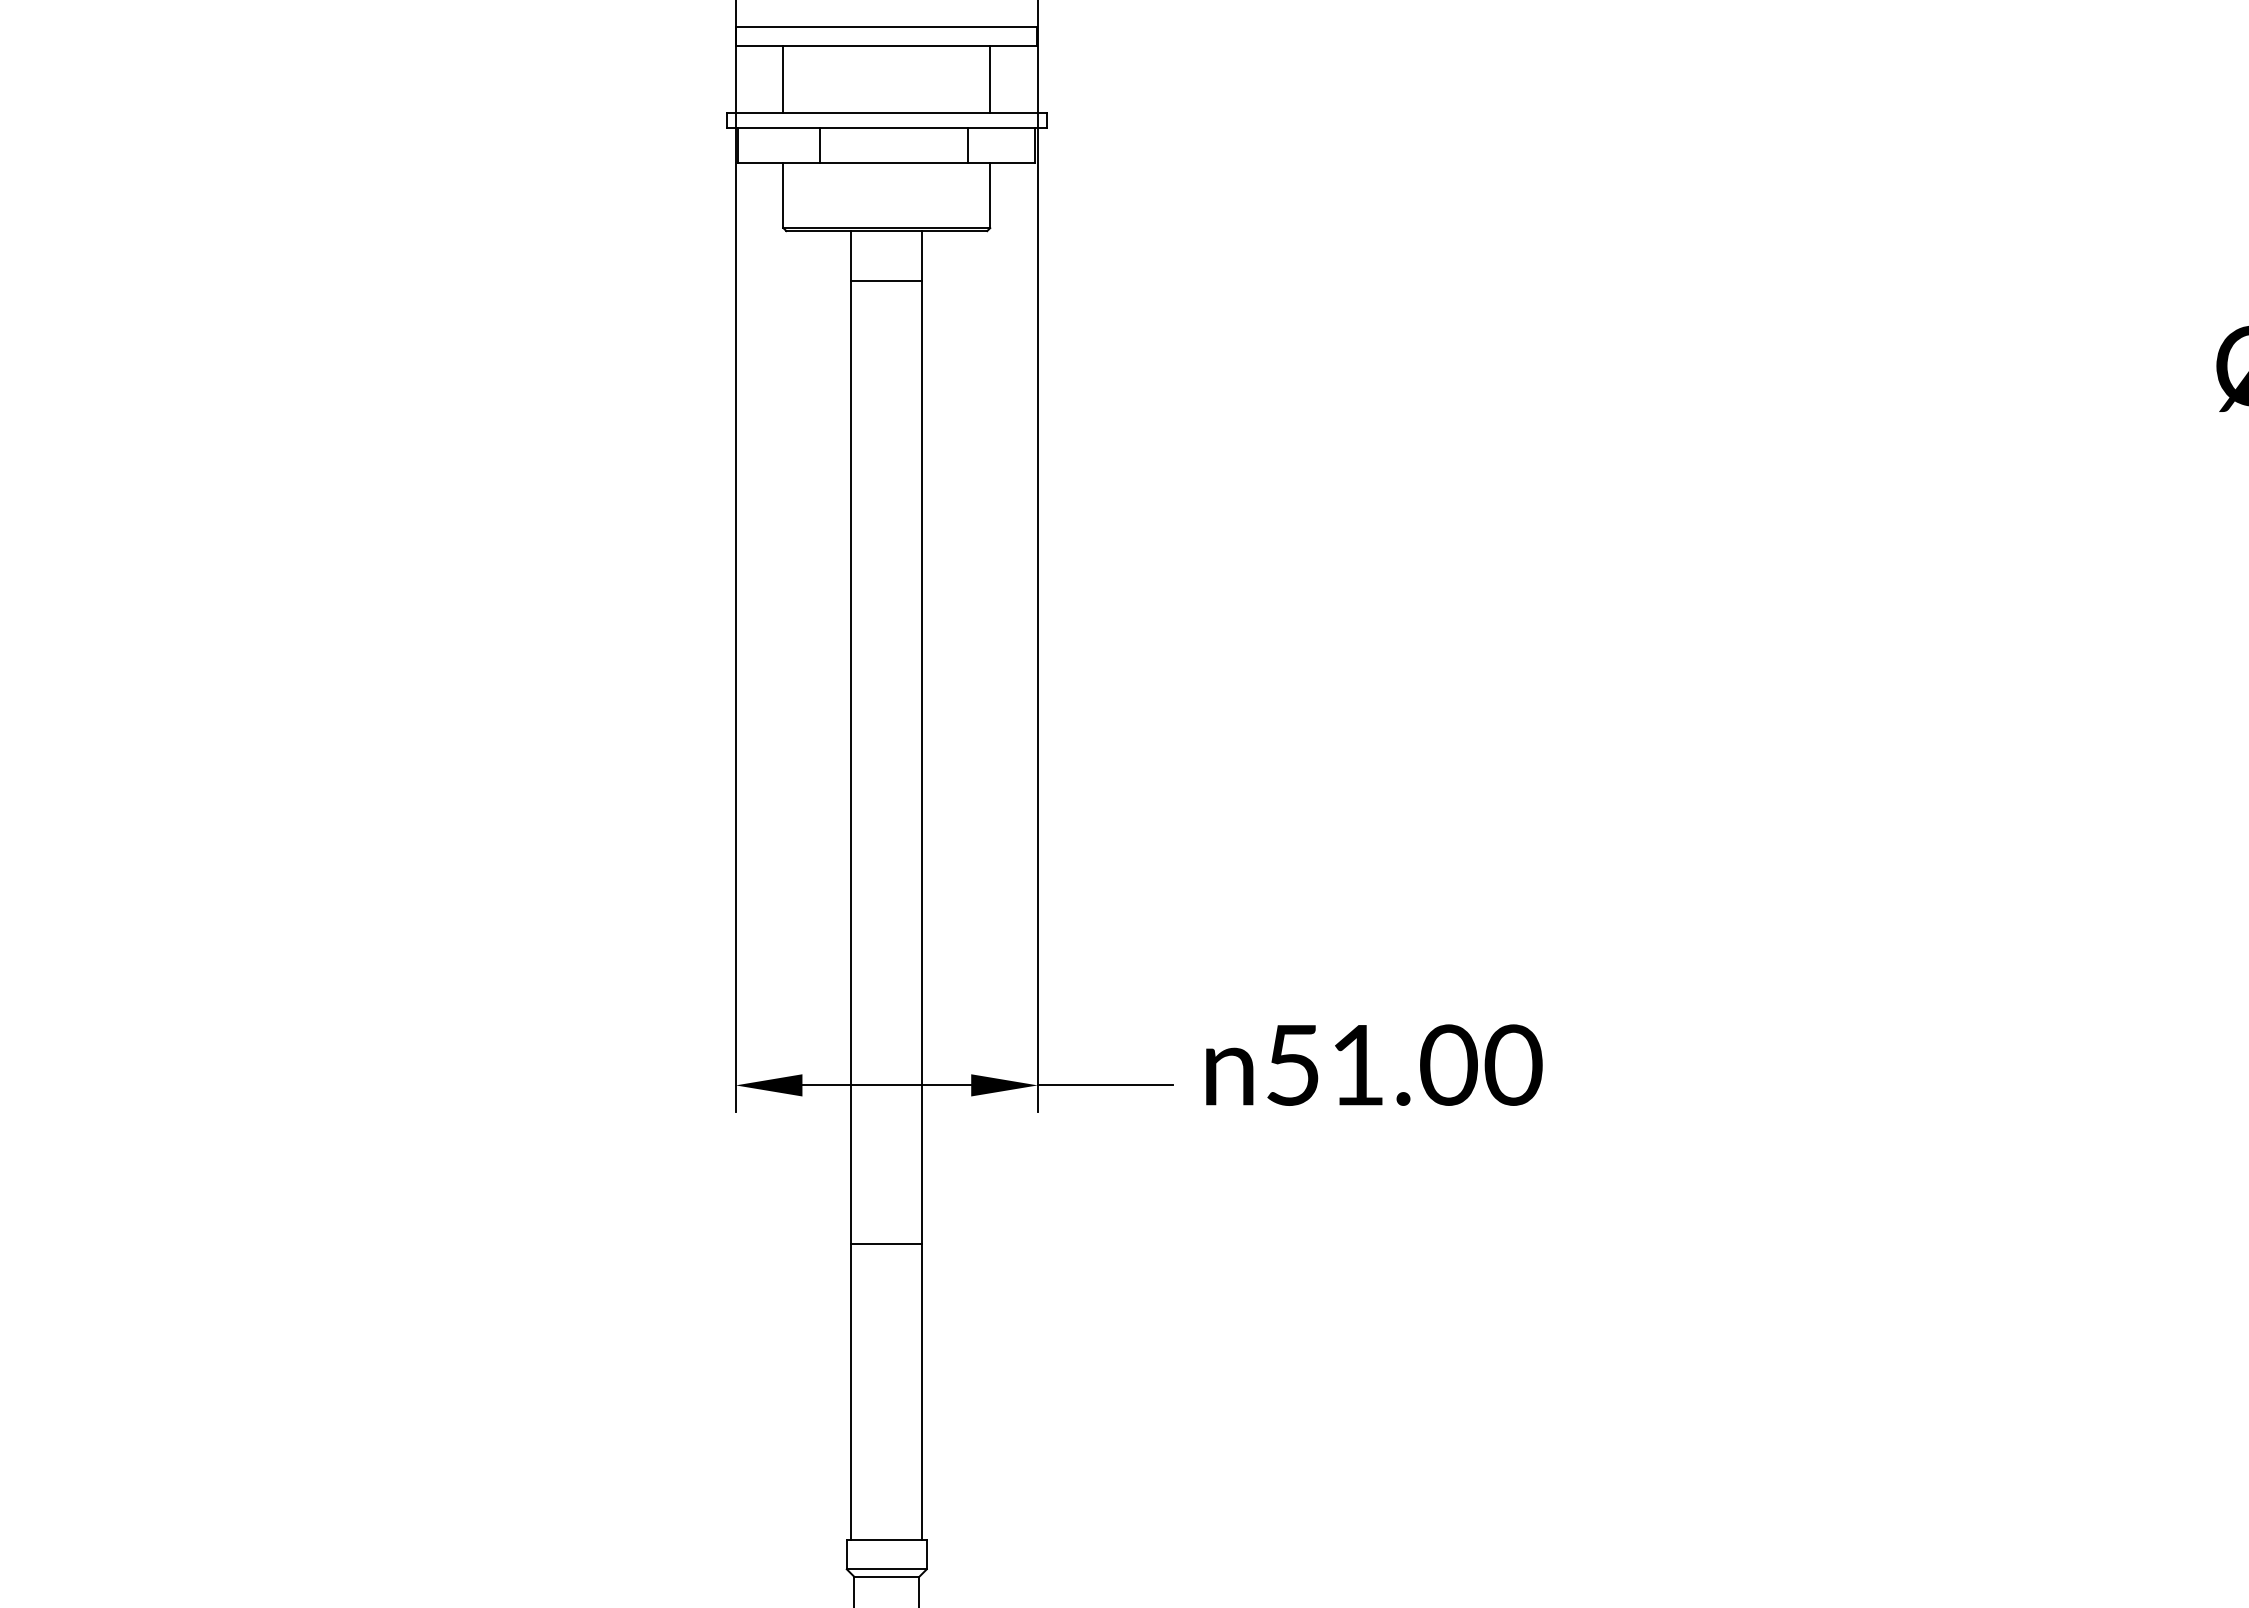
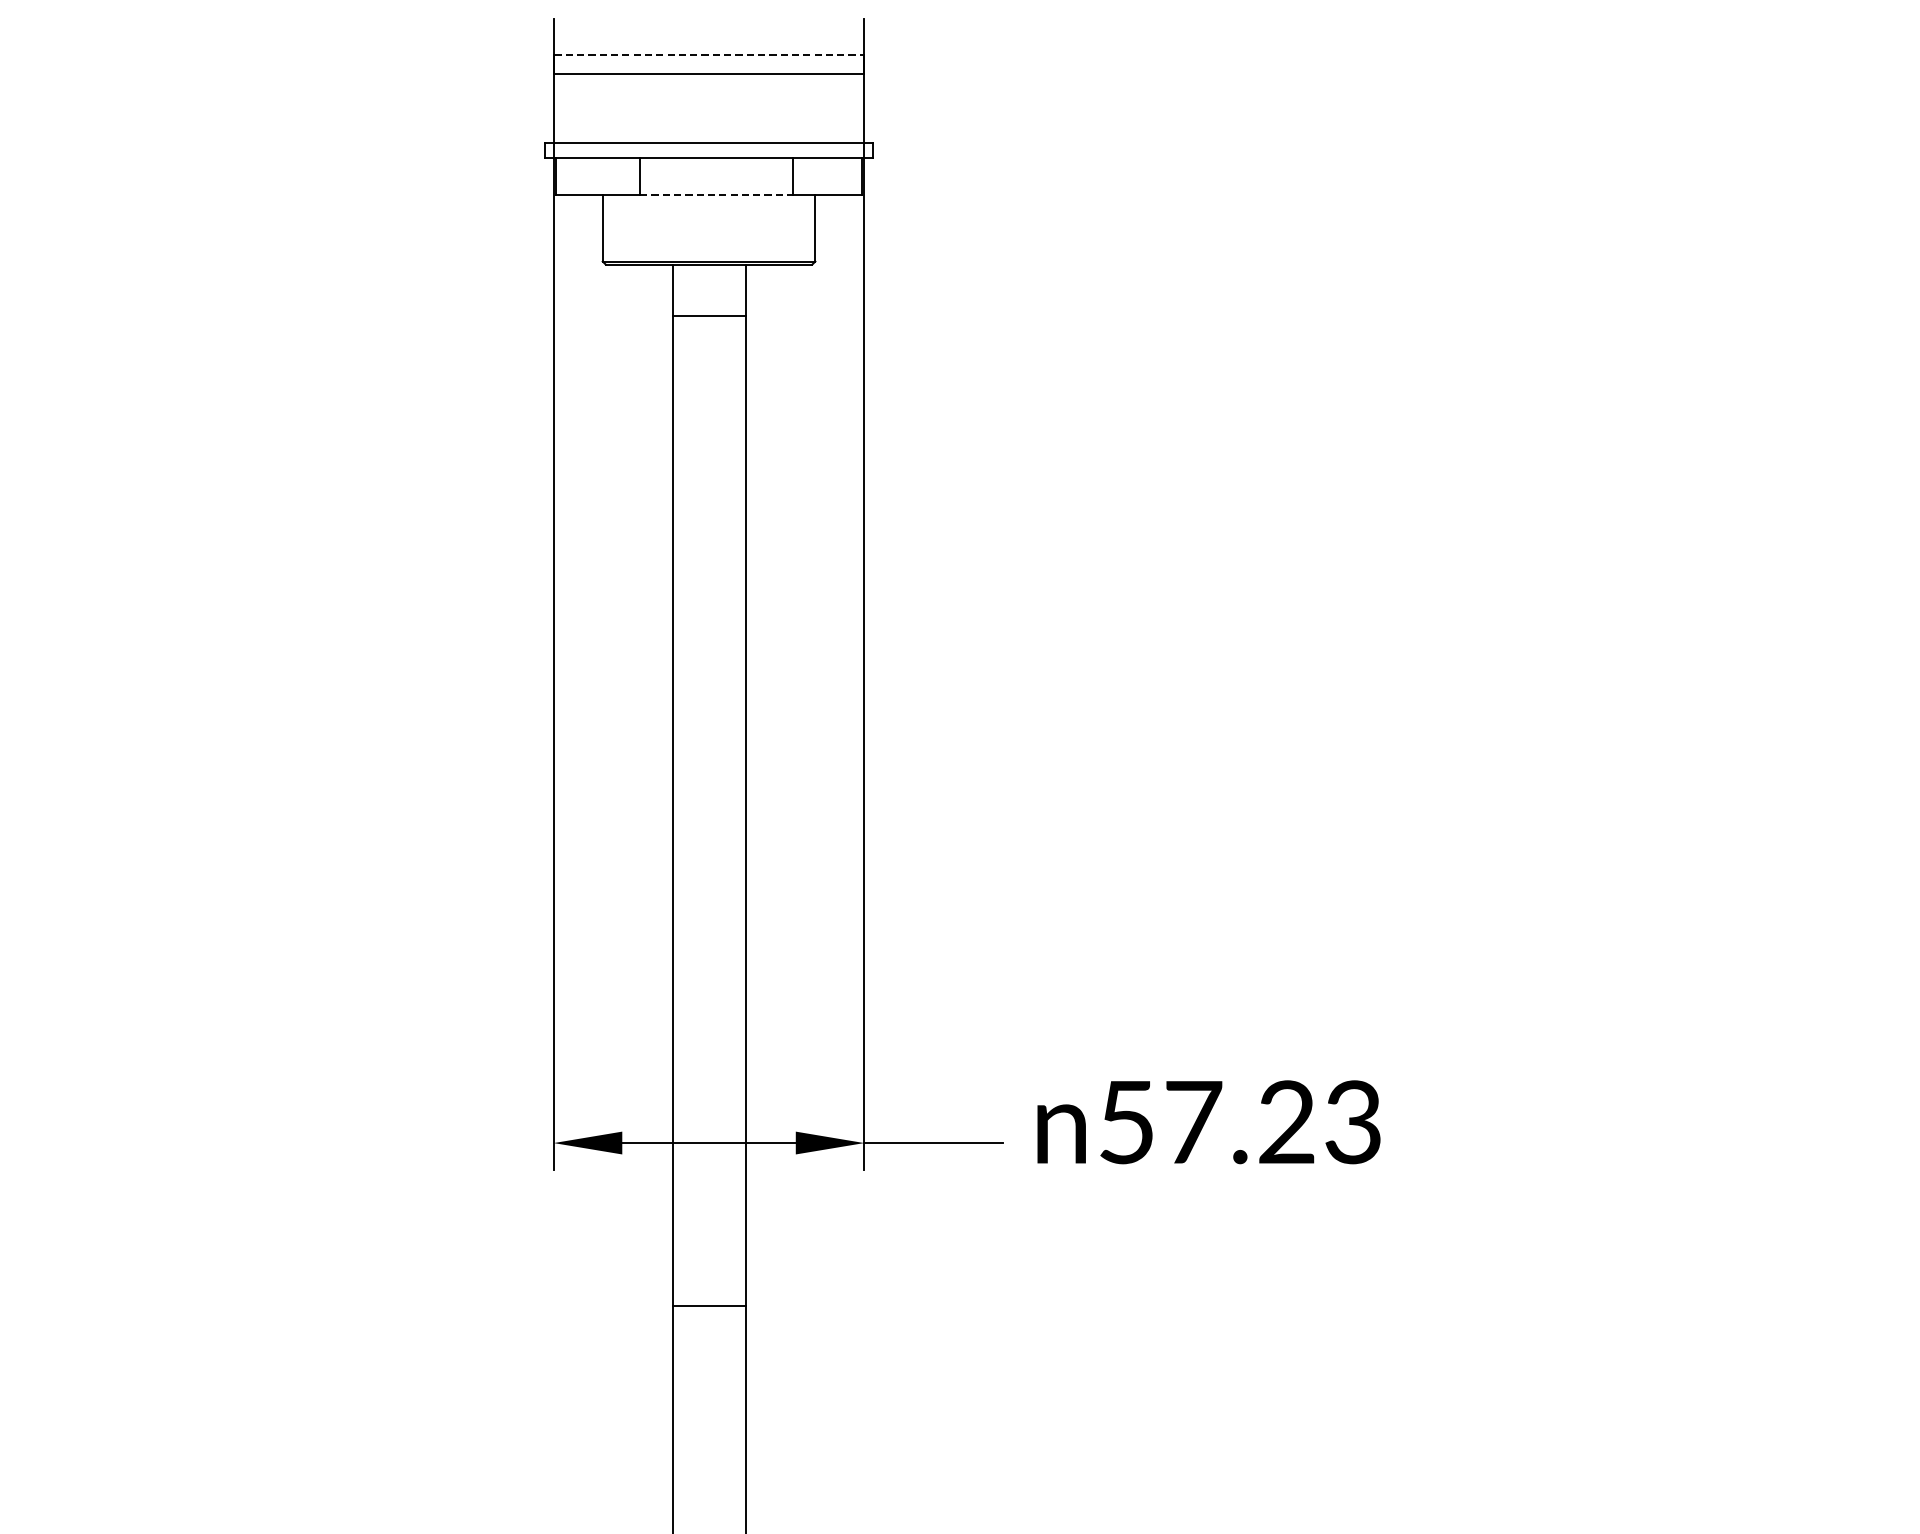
line: (887, 26) -> (709, 54), solid -> dashed
line: (783, 79) -> (602, 108), removed
line: (990, 79) -> (815, 108), removed
line: (894, 163) -> (716, 195), solid -> dashed
text: (1436, 1064) -> (1274, 1121), 51.00 -> 57.23

